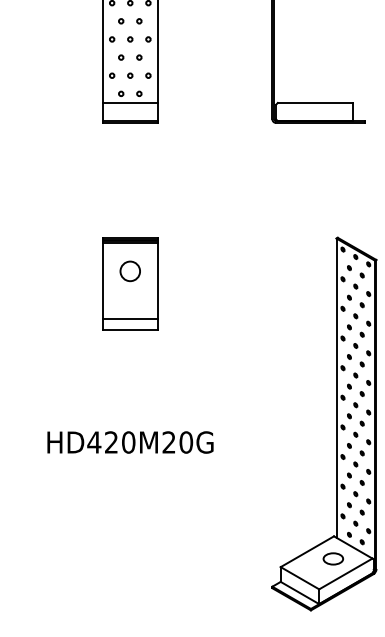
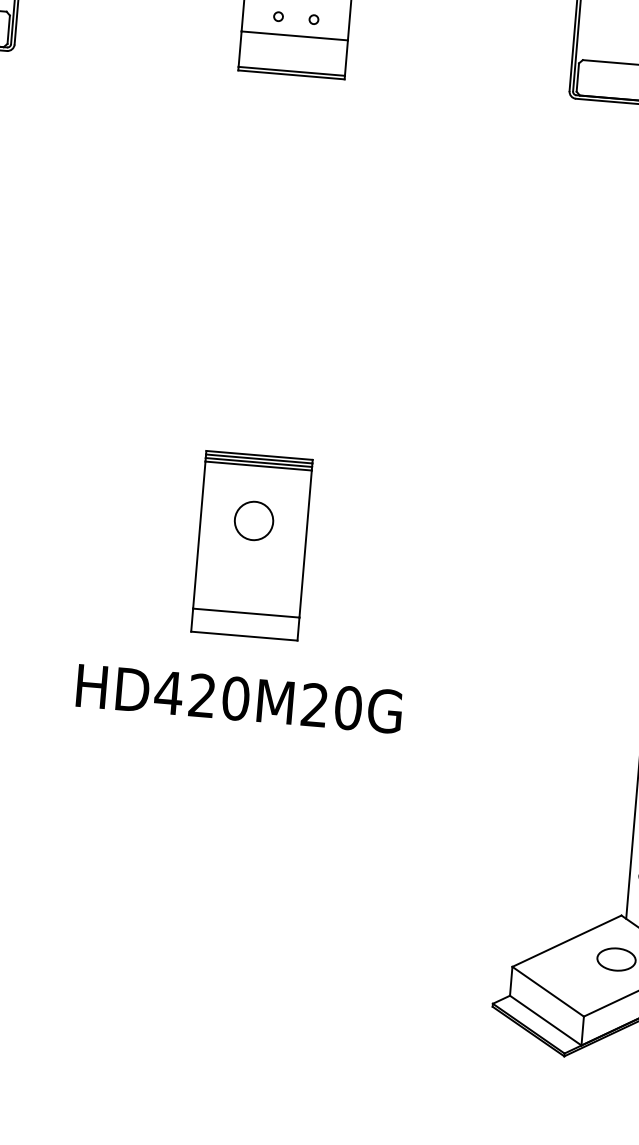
part: (130, 283) -> (252, 544), moved

